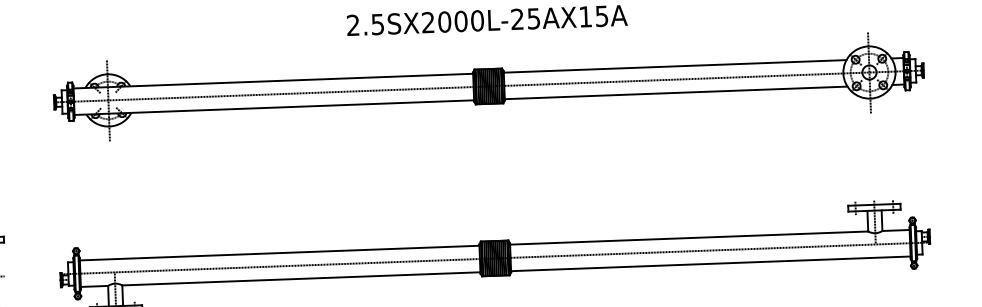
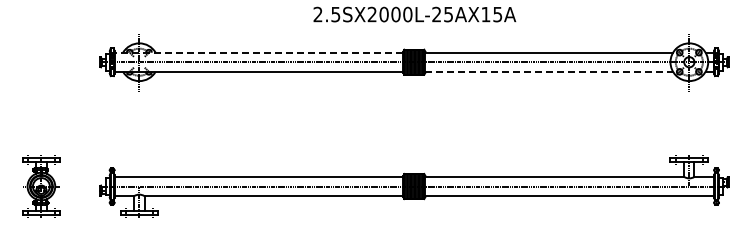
line: (272, 80) -> (258, 52), solid -> dashed
line: (676, 92) -> (549, 71), solid -> dashed

